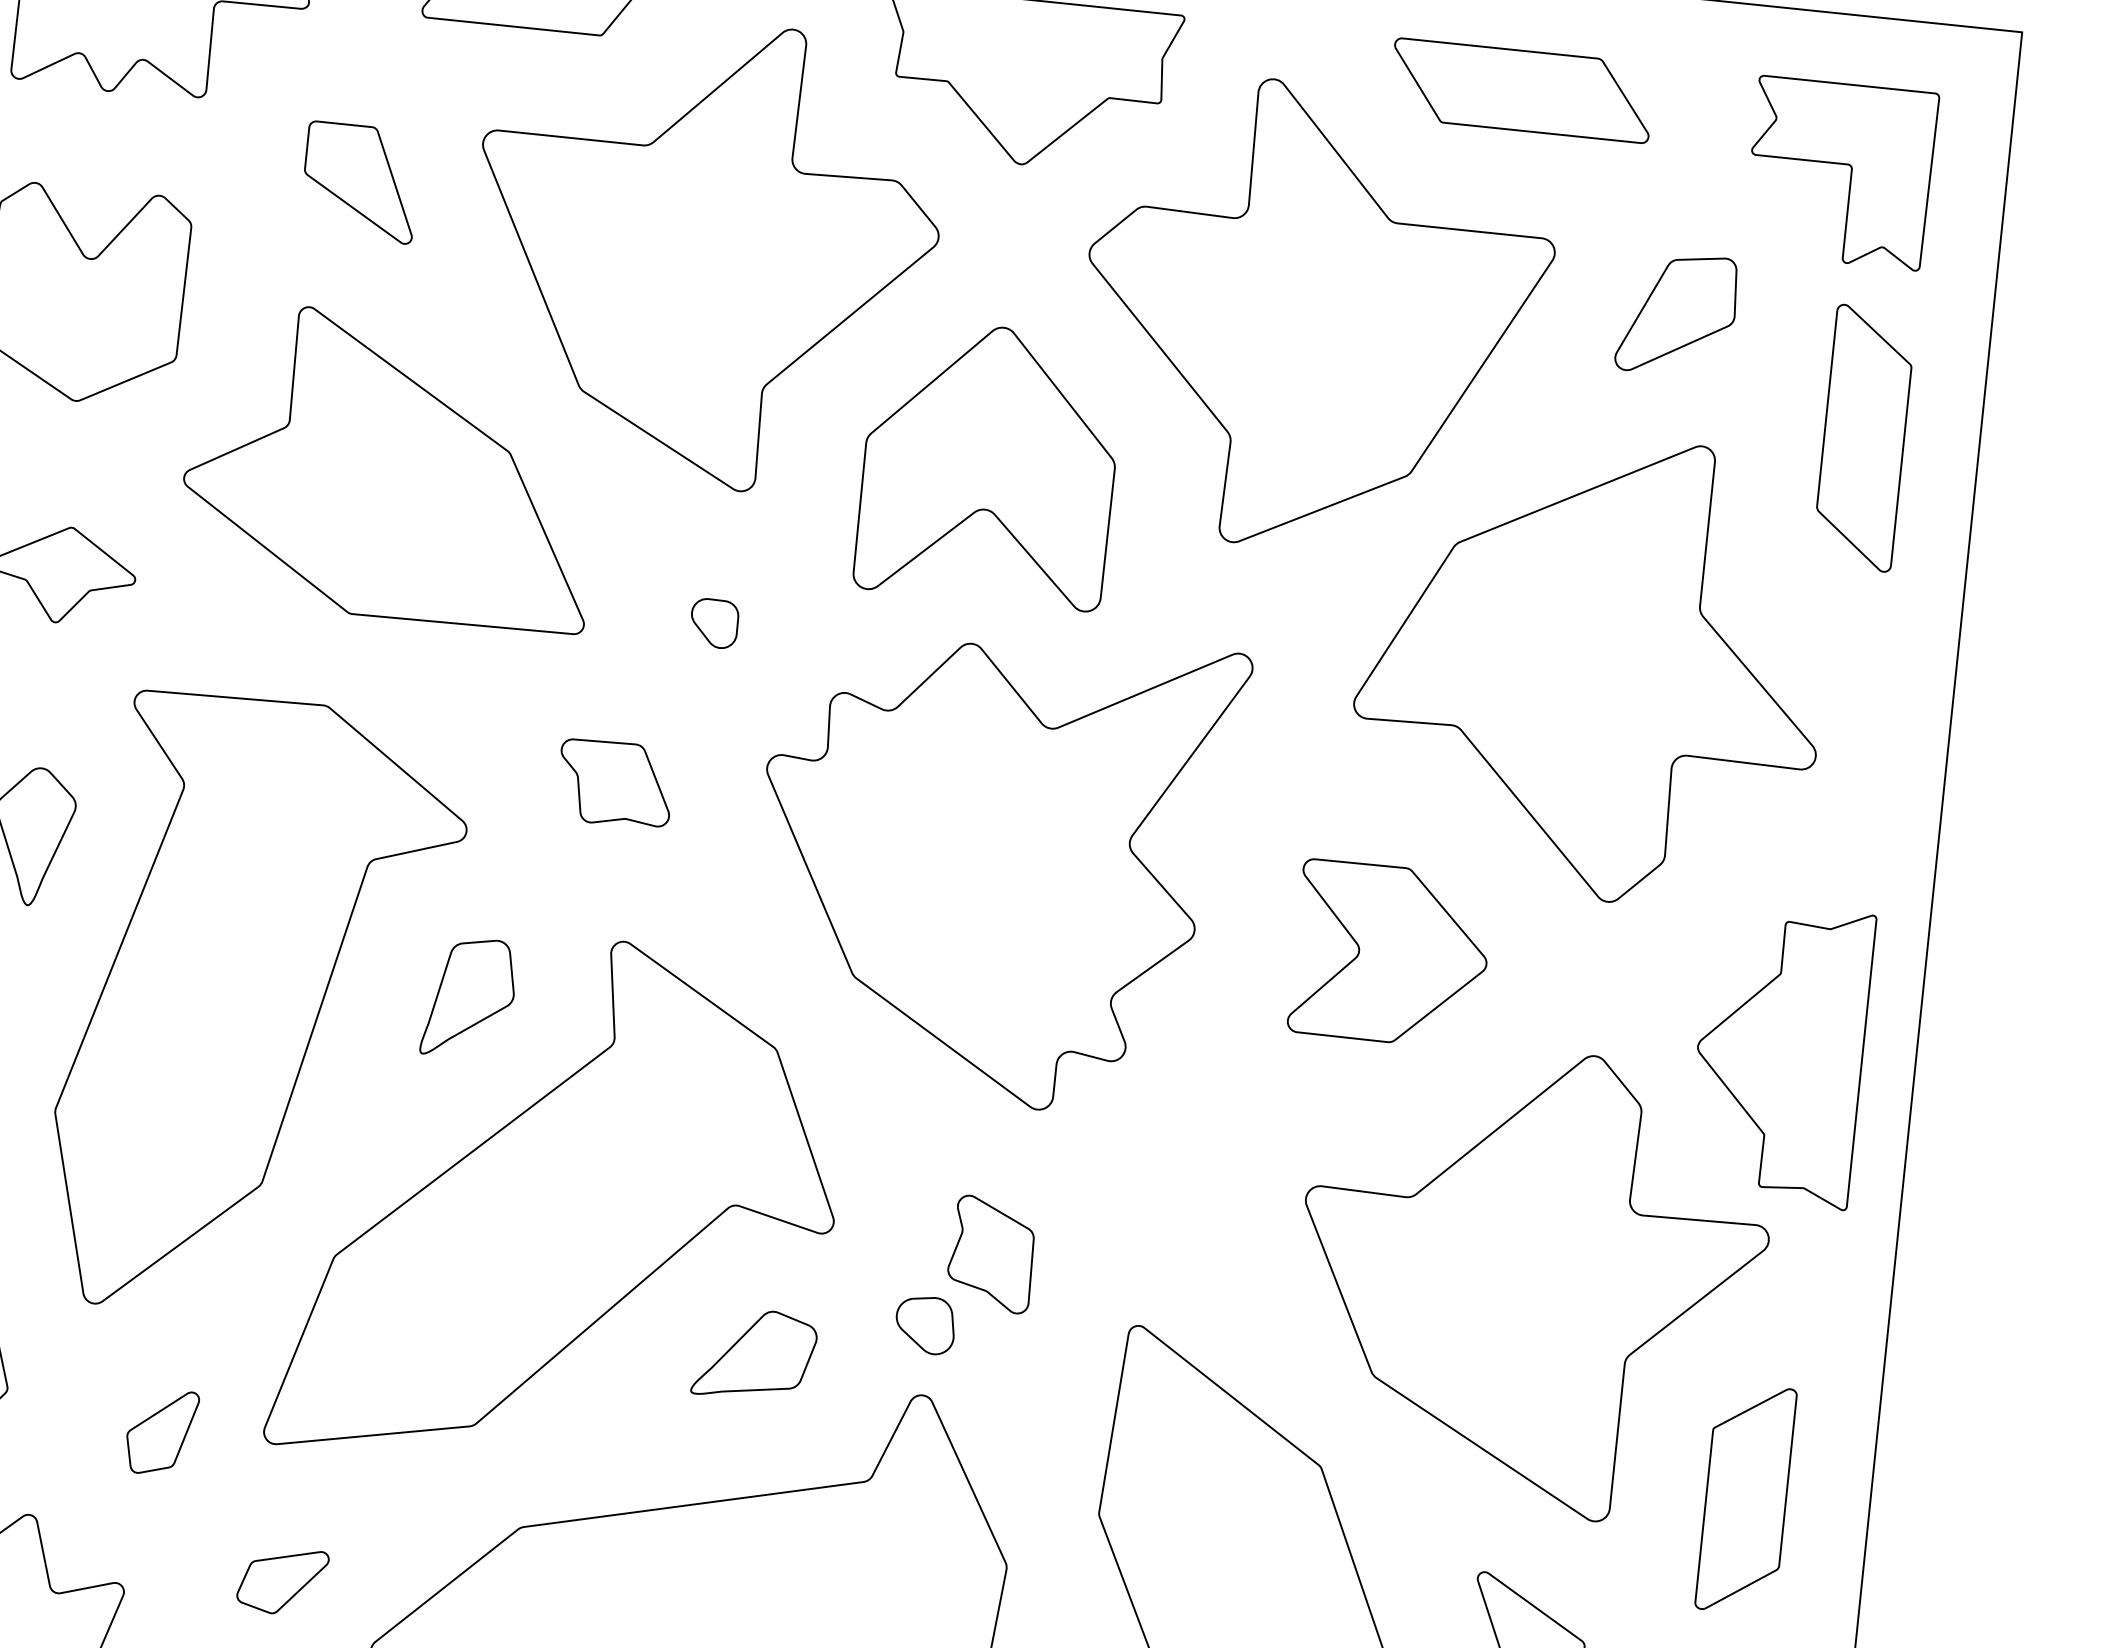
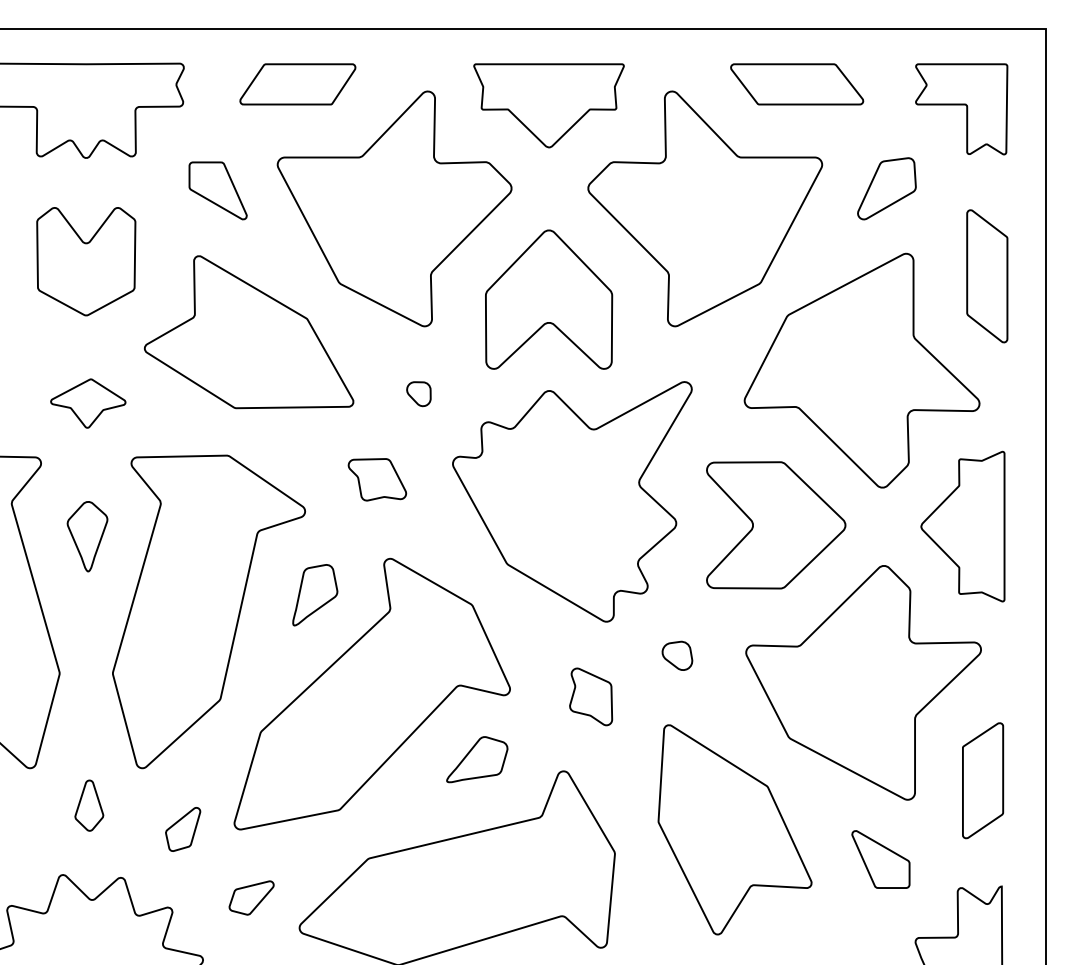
part: (1864, 438) -> (987, 276), moved
part: (1391, 954) -> (776, 525), size x1.43
part: (1778, 1054) -> (962, 526), moved
part: (925, 1324) -> (677, 655), moved

